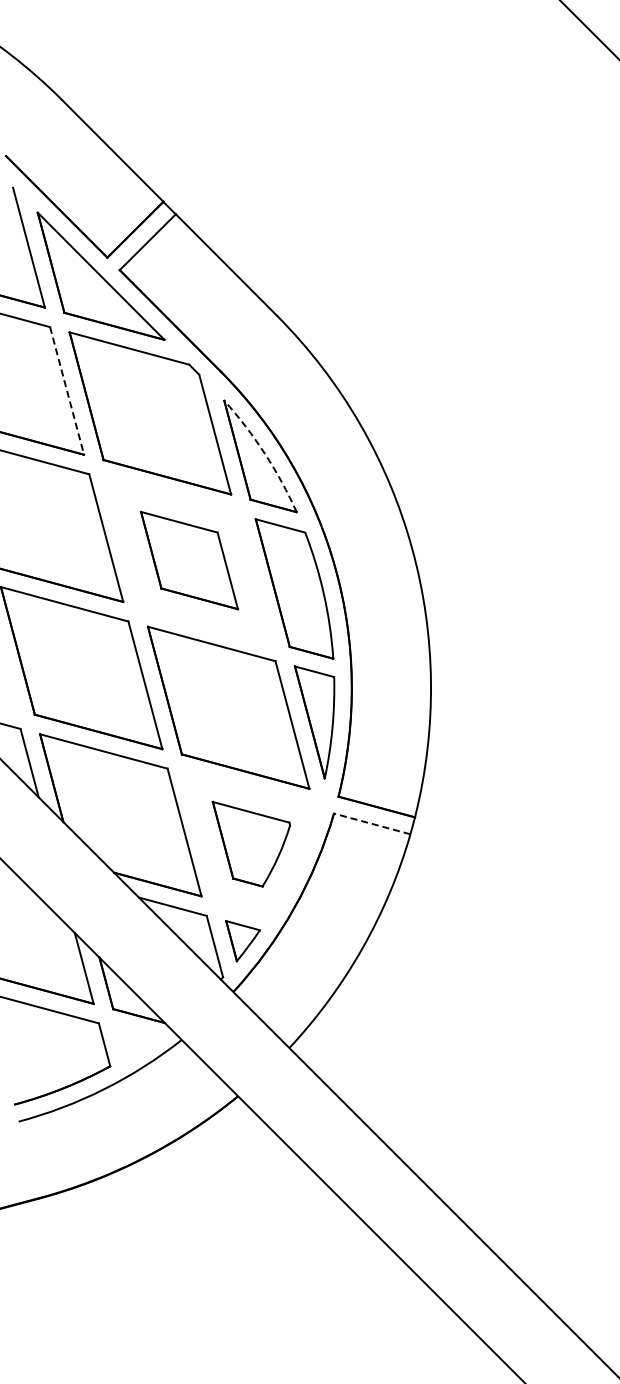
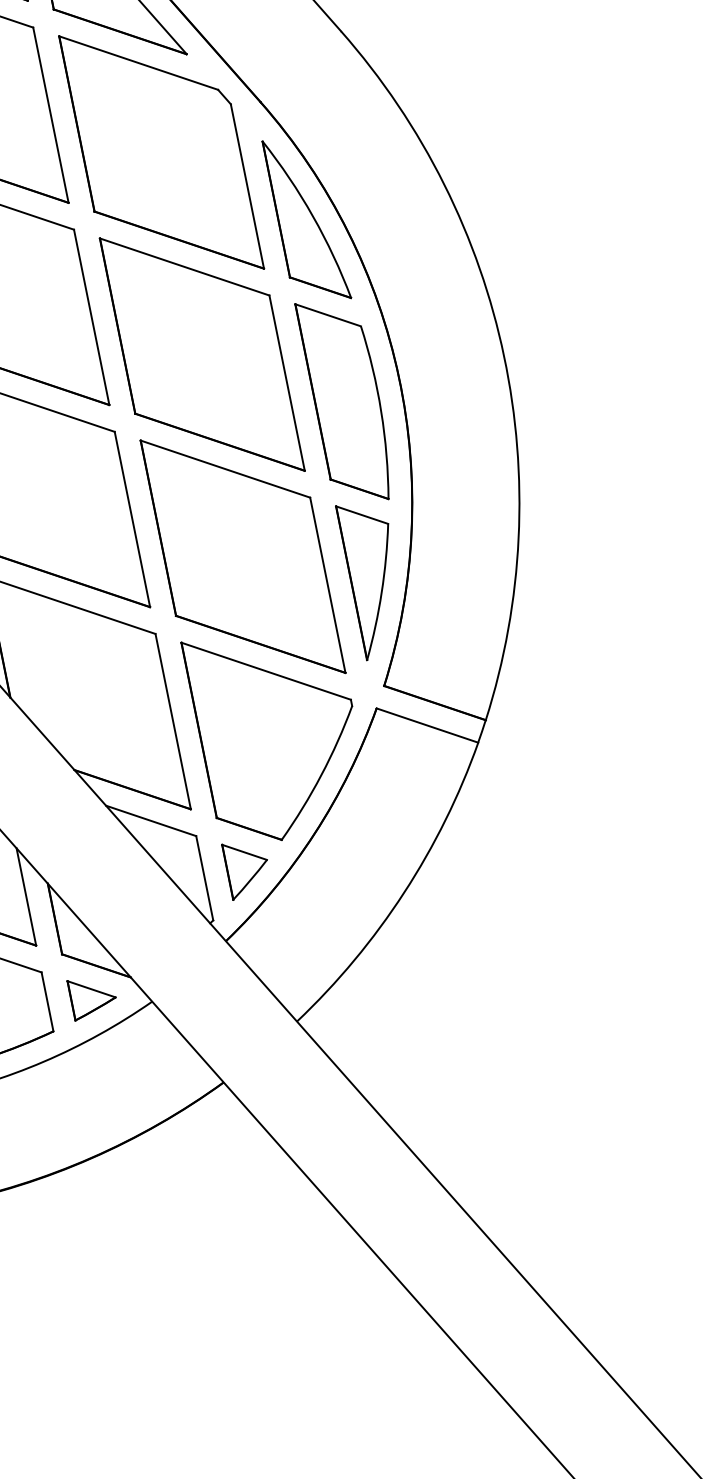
line: (67, 390) -> (51, 114), dashed -> solid
arc: (264, 453) -> (312, 216), dashed -> solid
part: (189, 560) -> (202, 354), size x1.67
line: (372, 823) -> (427, 724), dashed -> solid
part: (251, 843) -> (262, 741), size x1.67
part: (136, 1042) -> (90, 1001), added

